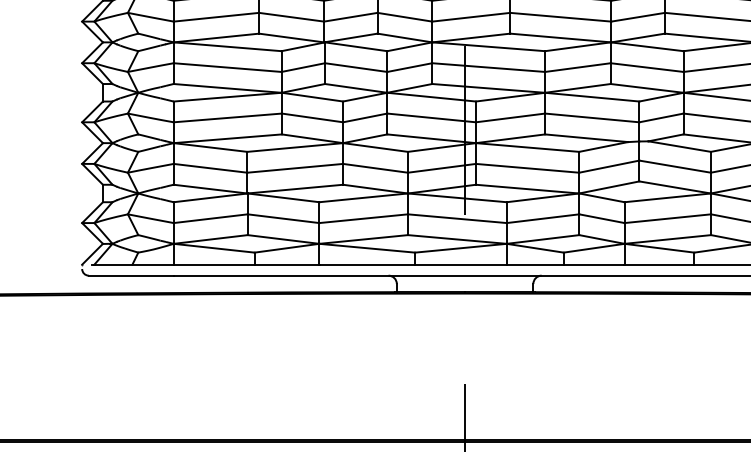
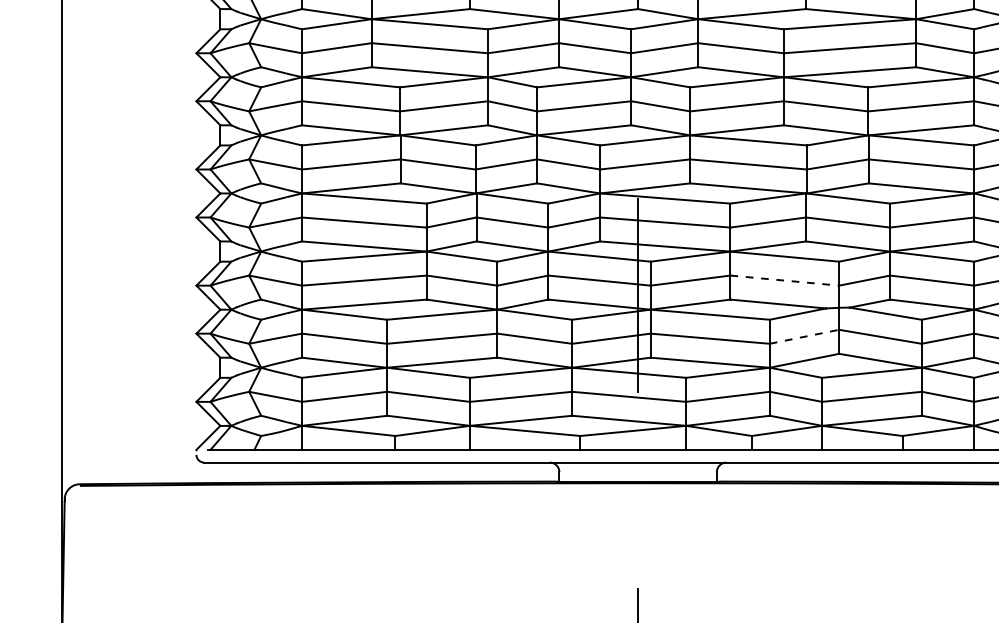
line: (591, 117) -> (784, 280), solid -> dashed
line: (609, 166) -> (804, 336), solid -> dashed

